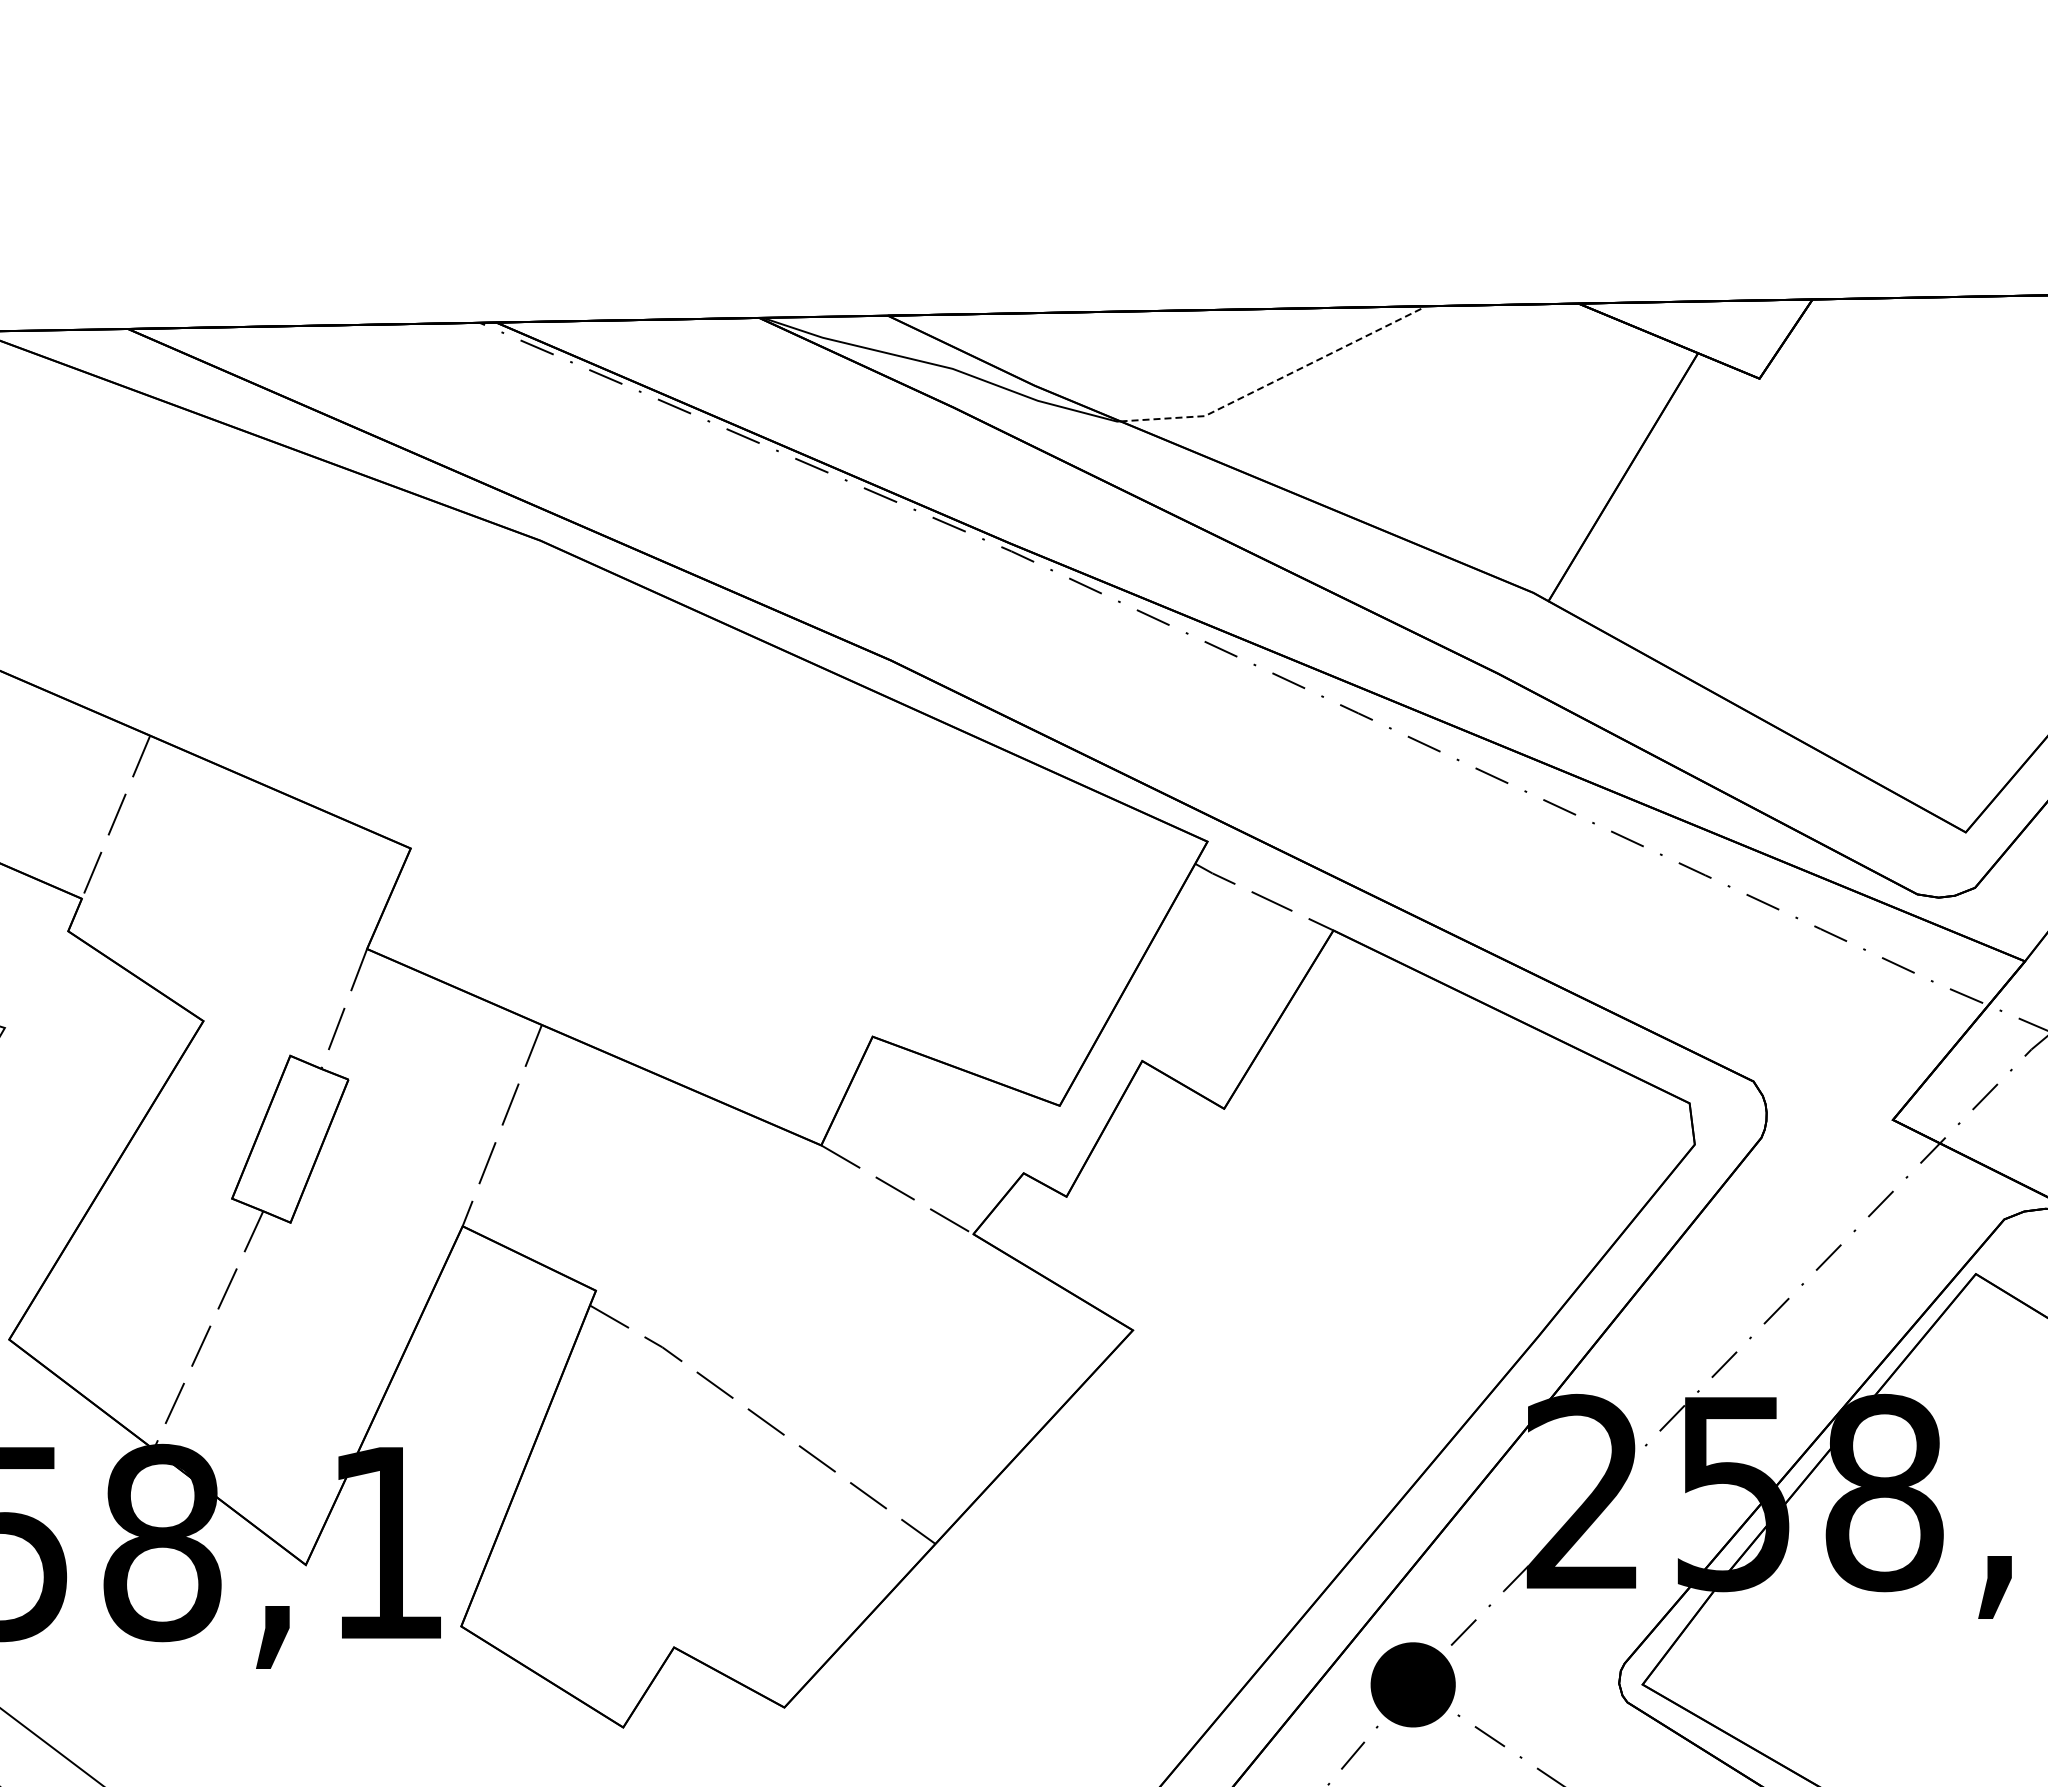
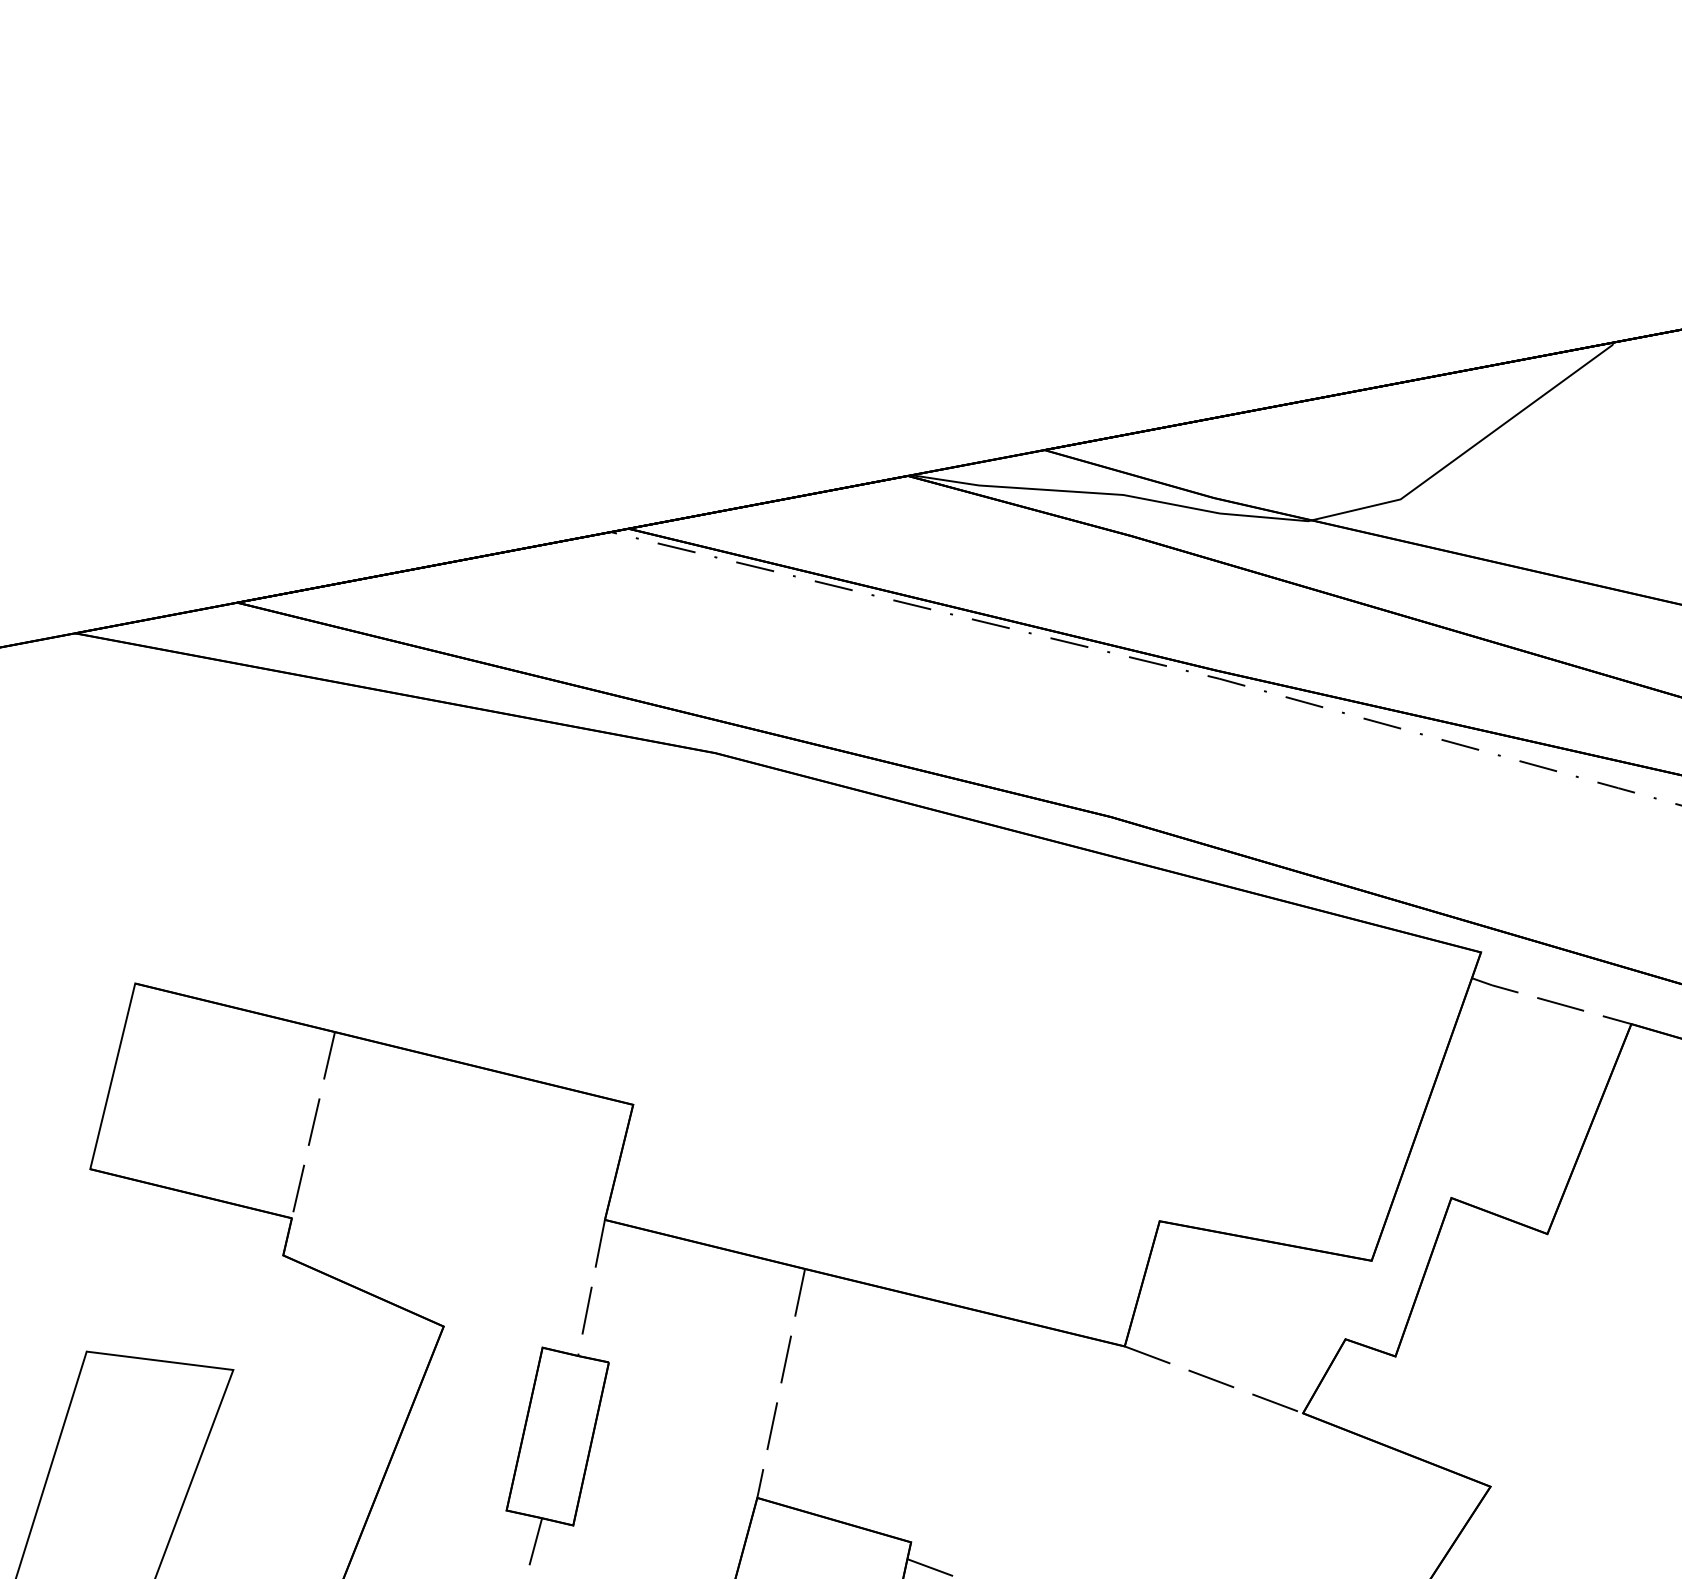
line: (1277, 380) -> (1471, 448), dashed -> solid

